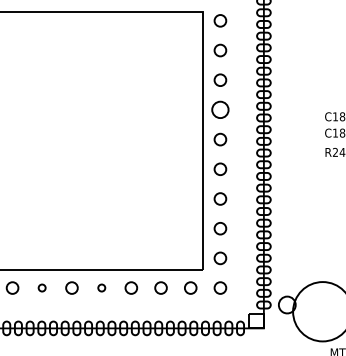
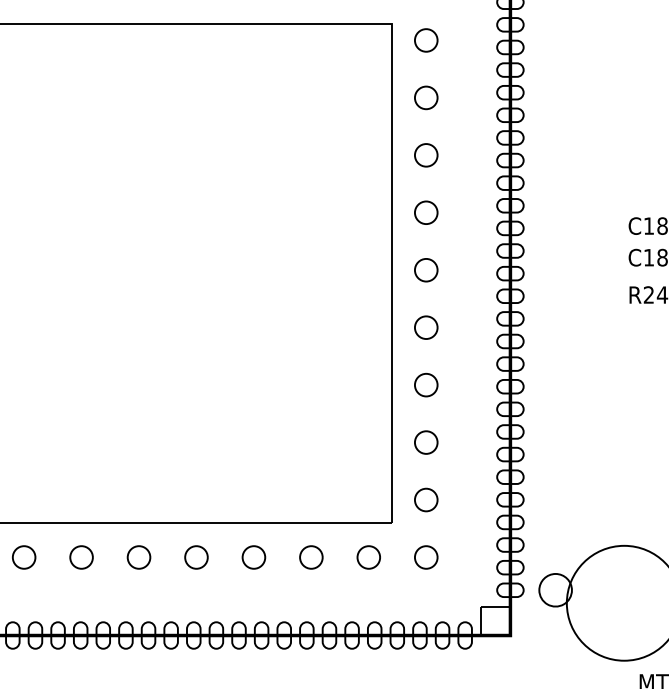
circle: (220, 109) -> (426, 211), size x0.71
circle: (41, 287) -> (80, 556), size x1.67
circle: (101, 287) -> (196, 556), size x1.67

